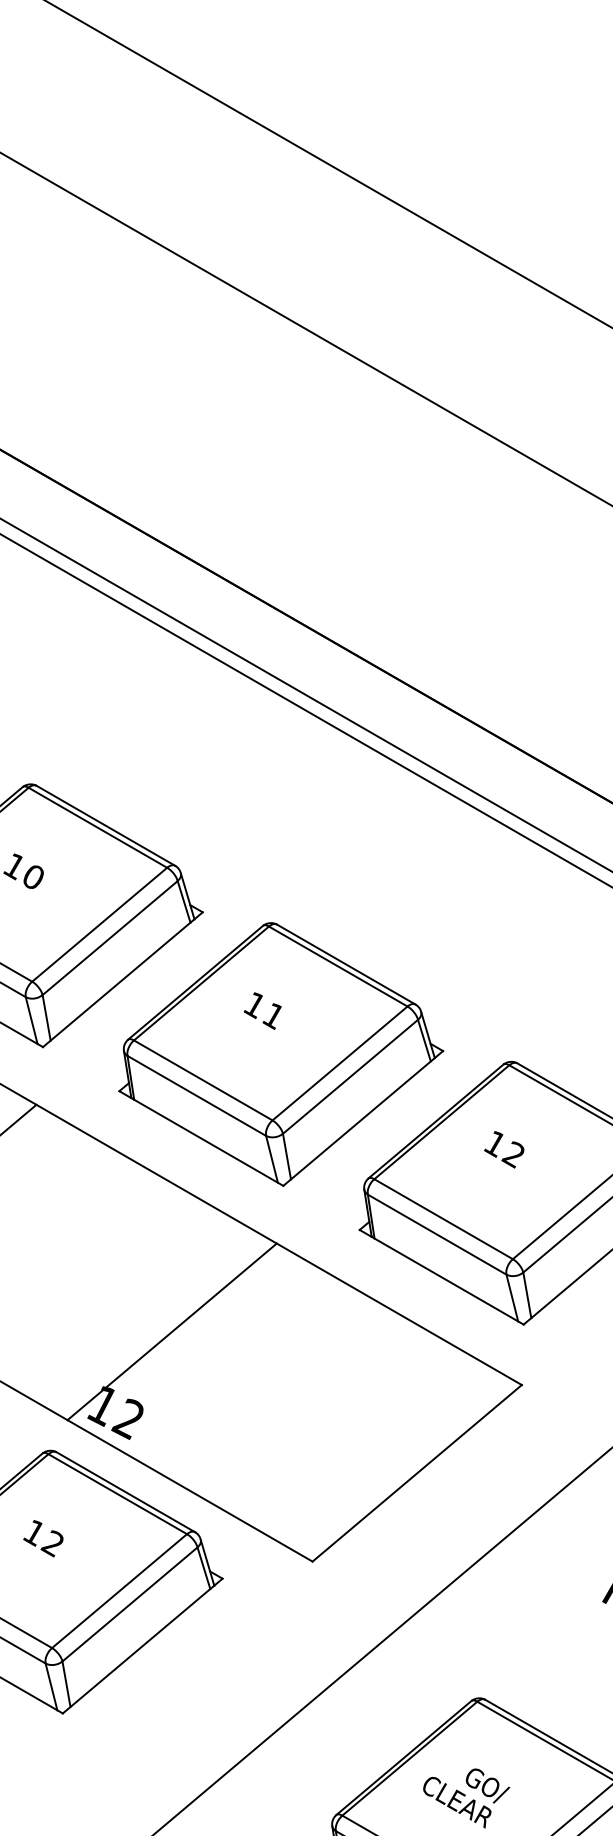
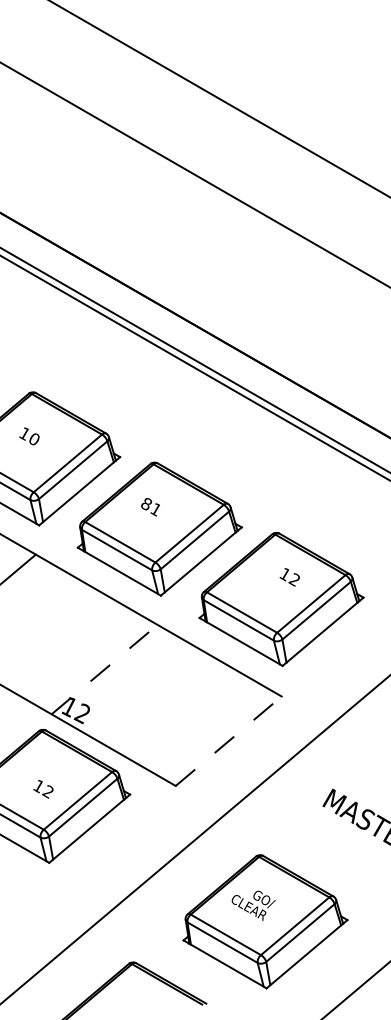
text: (254, 1003) -> (146, 503), 11 -> 81
text: (503, 1149) -> (289, 577), moved
line: (173, 1331) -> (105, 669), solid -> dashed
line: (418, 1471) -> (229, 740), solid -> dashed
text: (43, 1538) -> (43, 789), moved

